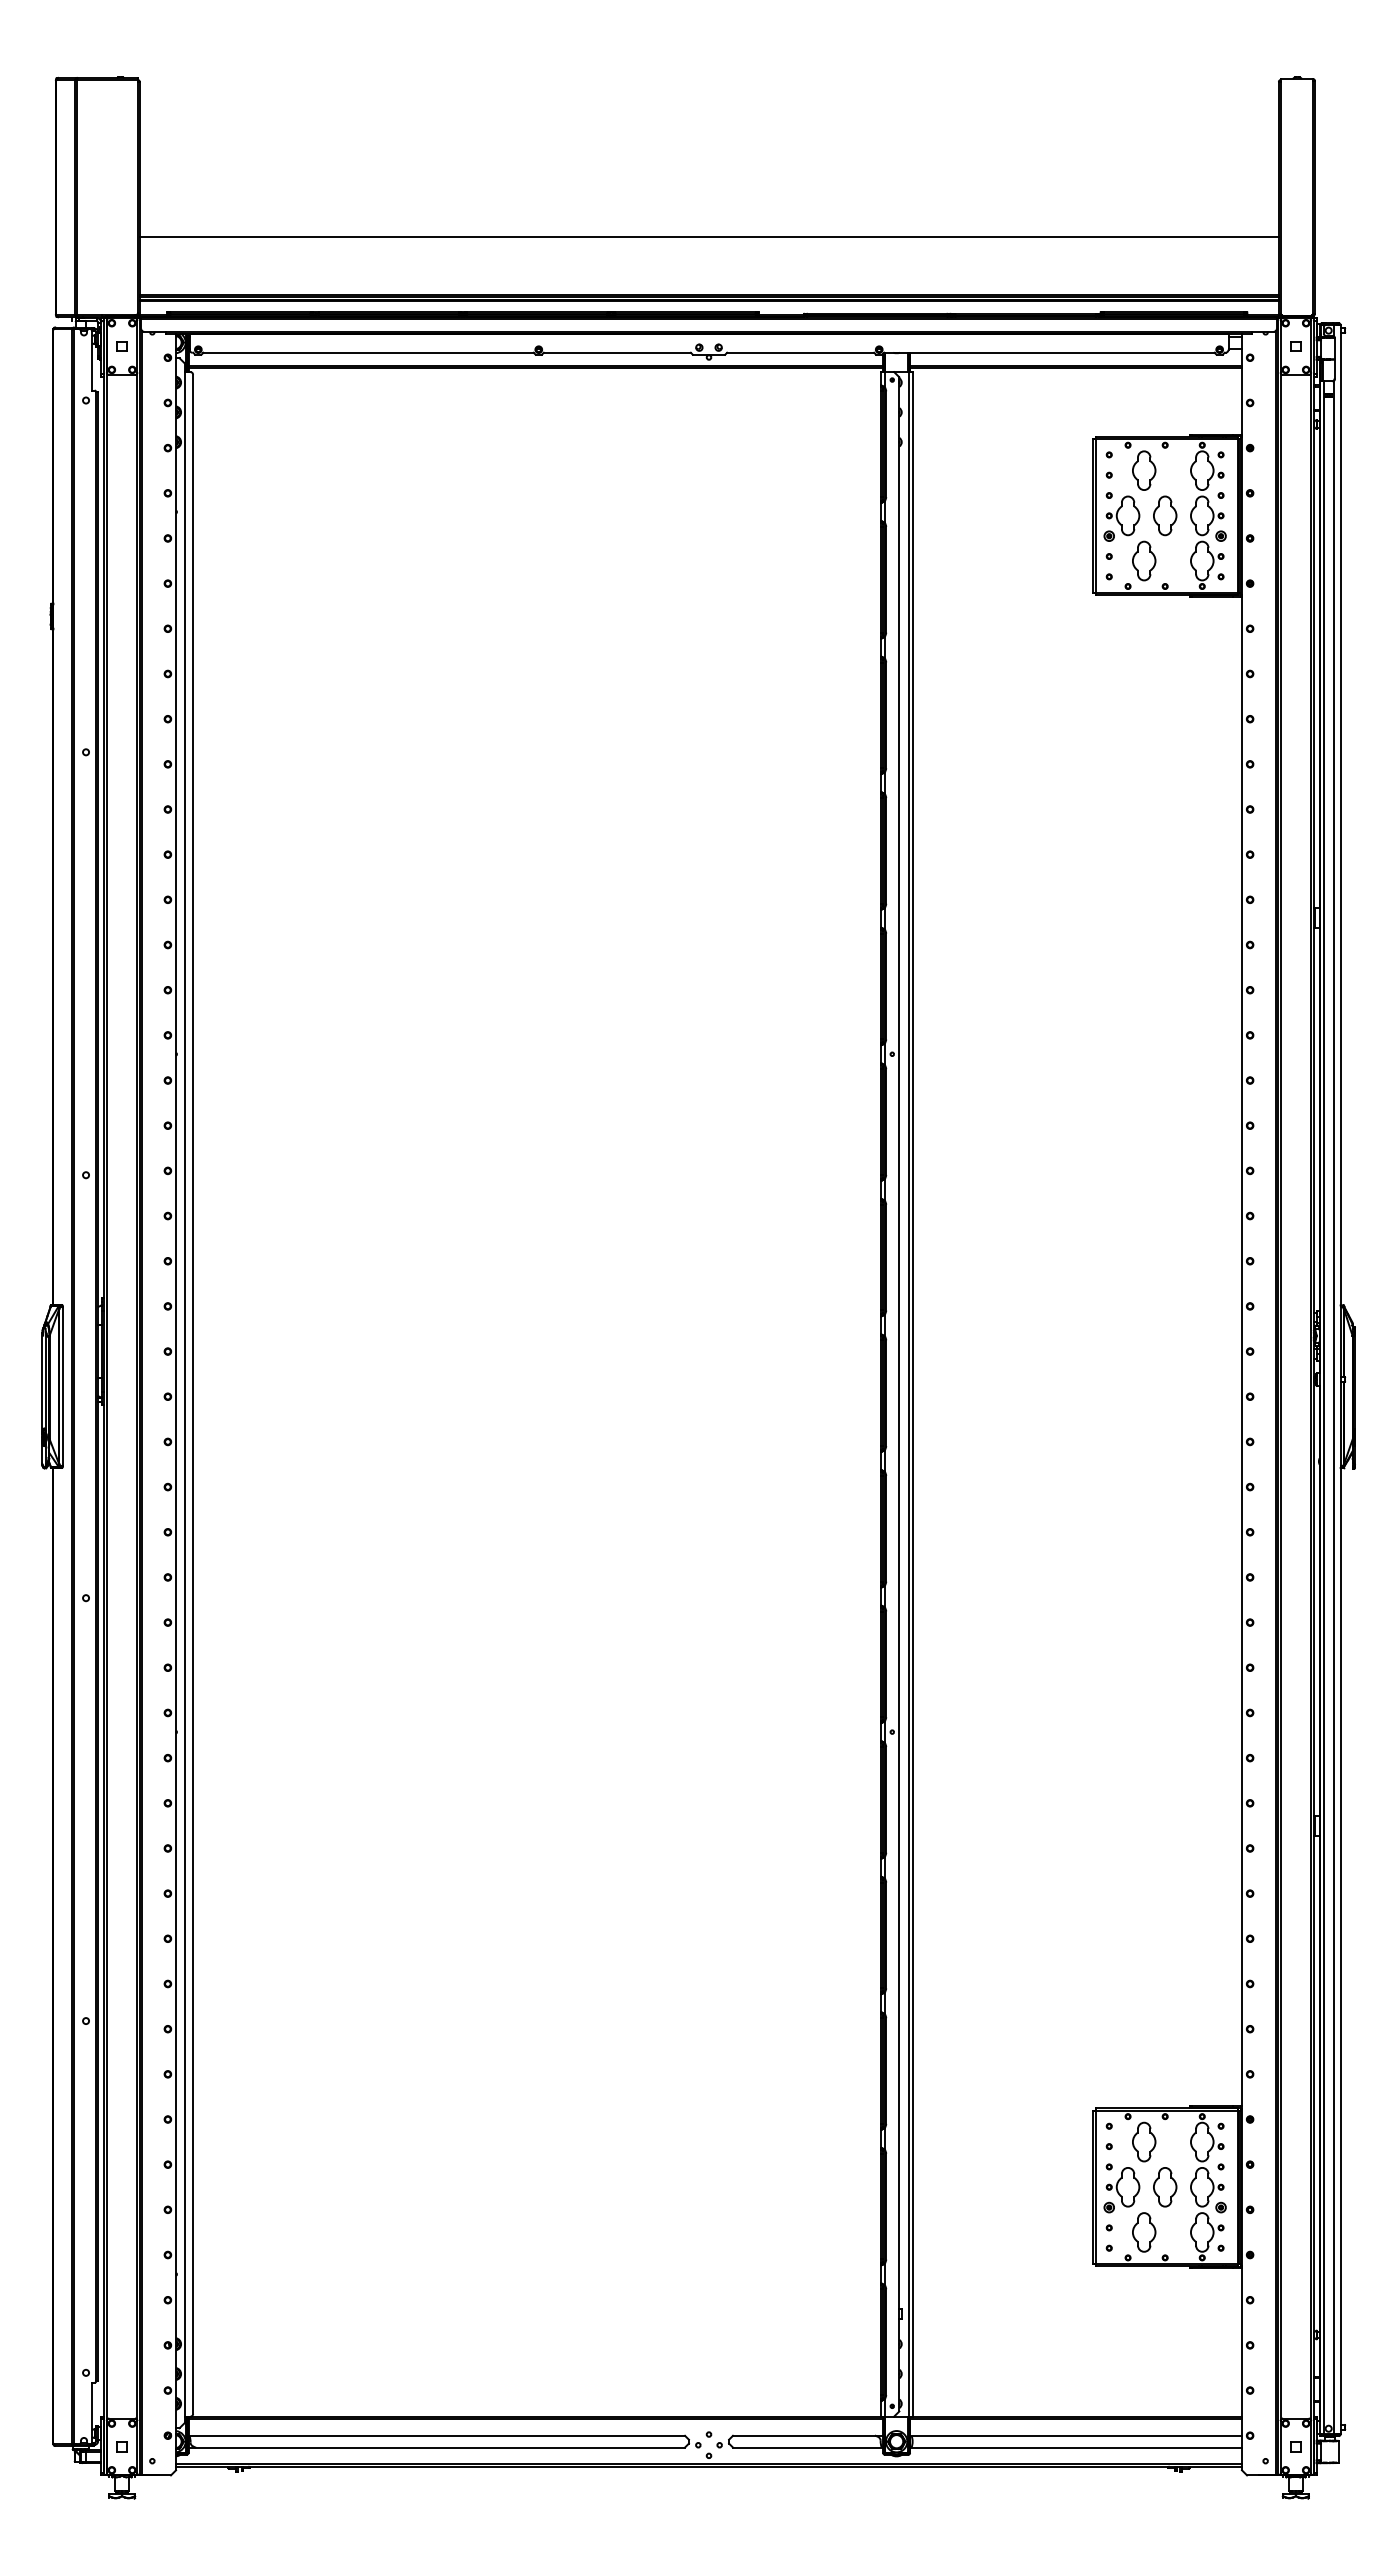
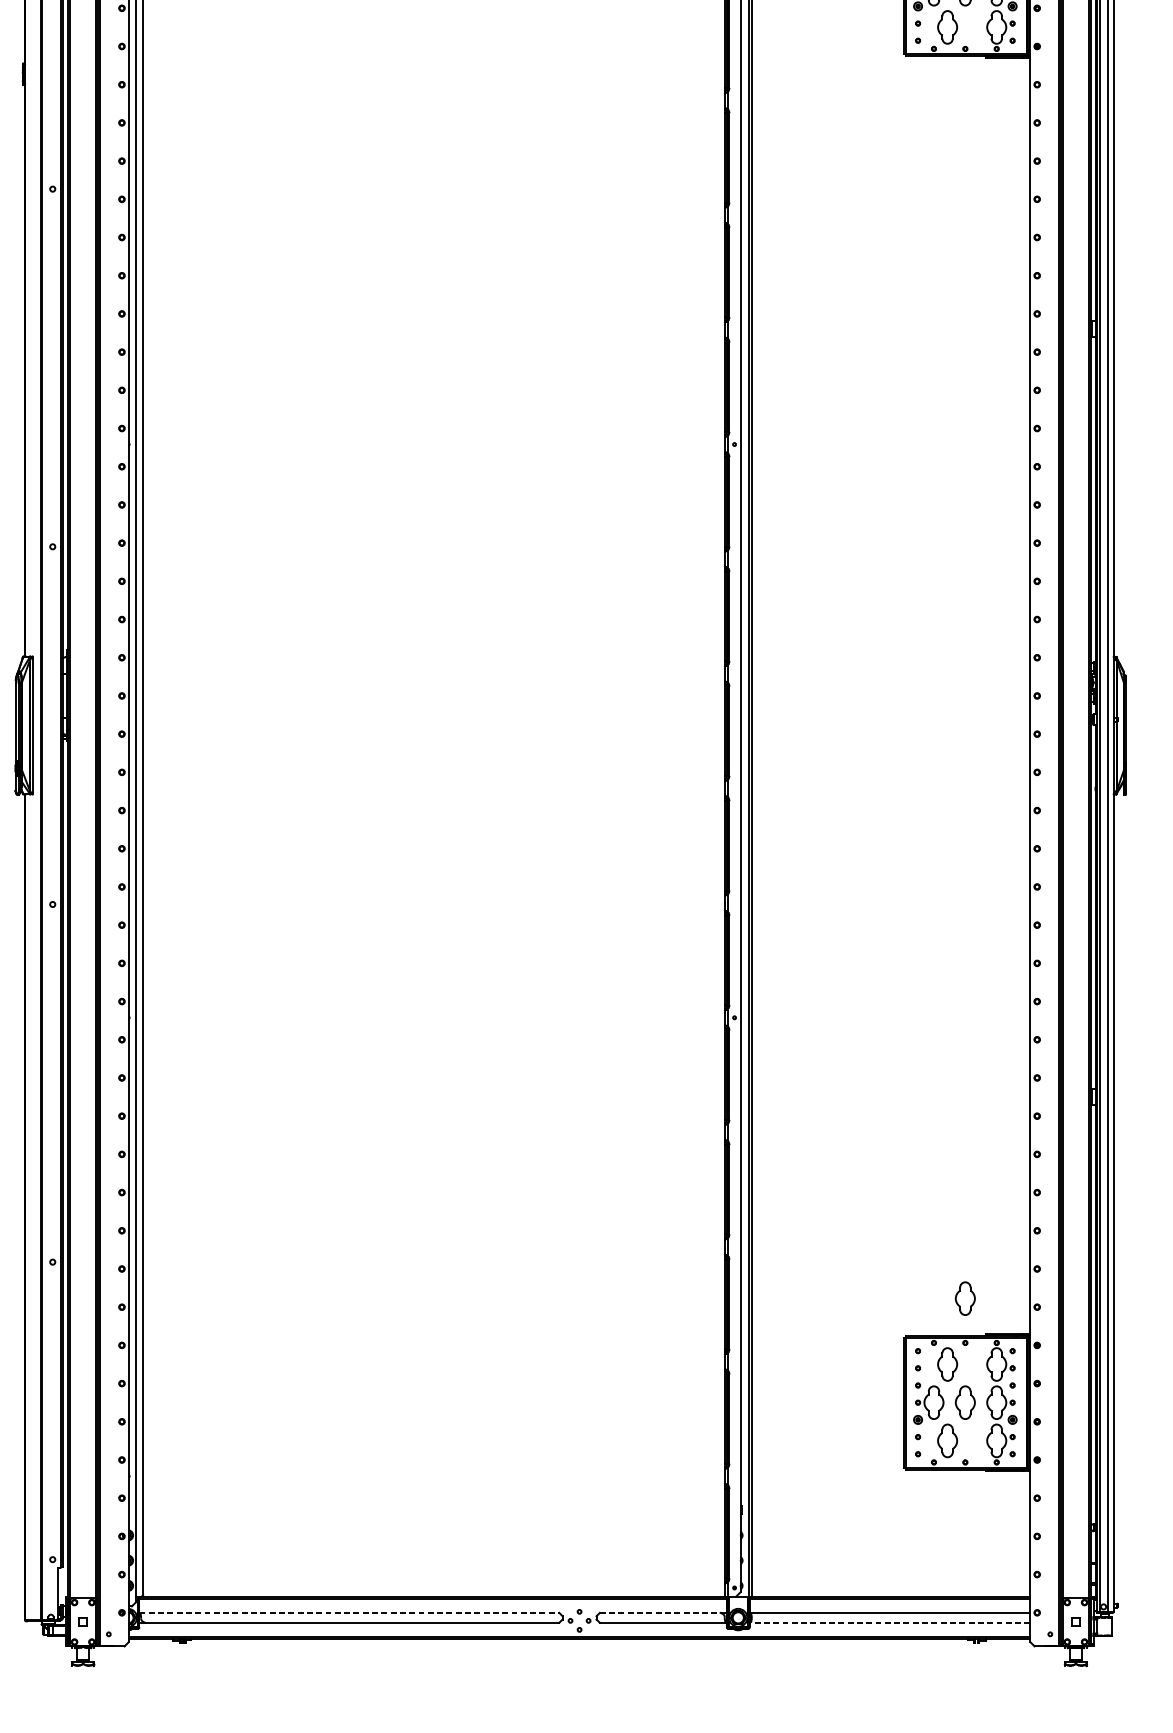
part: (1165, 2064) -> (965, 1298), added
line: (437, 2435) -> (349, 1612), solid -> dashed
line: (808, 2435) -> (663, 1612), solid -> dashed
line: (1076, 2447) -> (890, 1622), solid -> dashed

